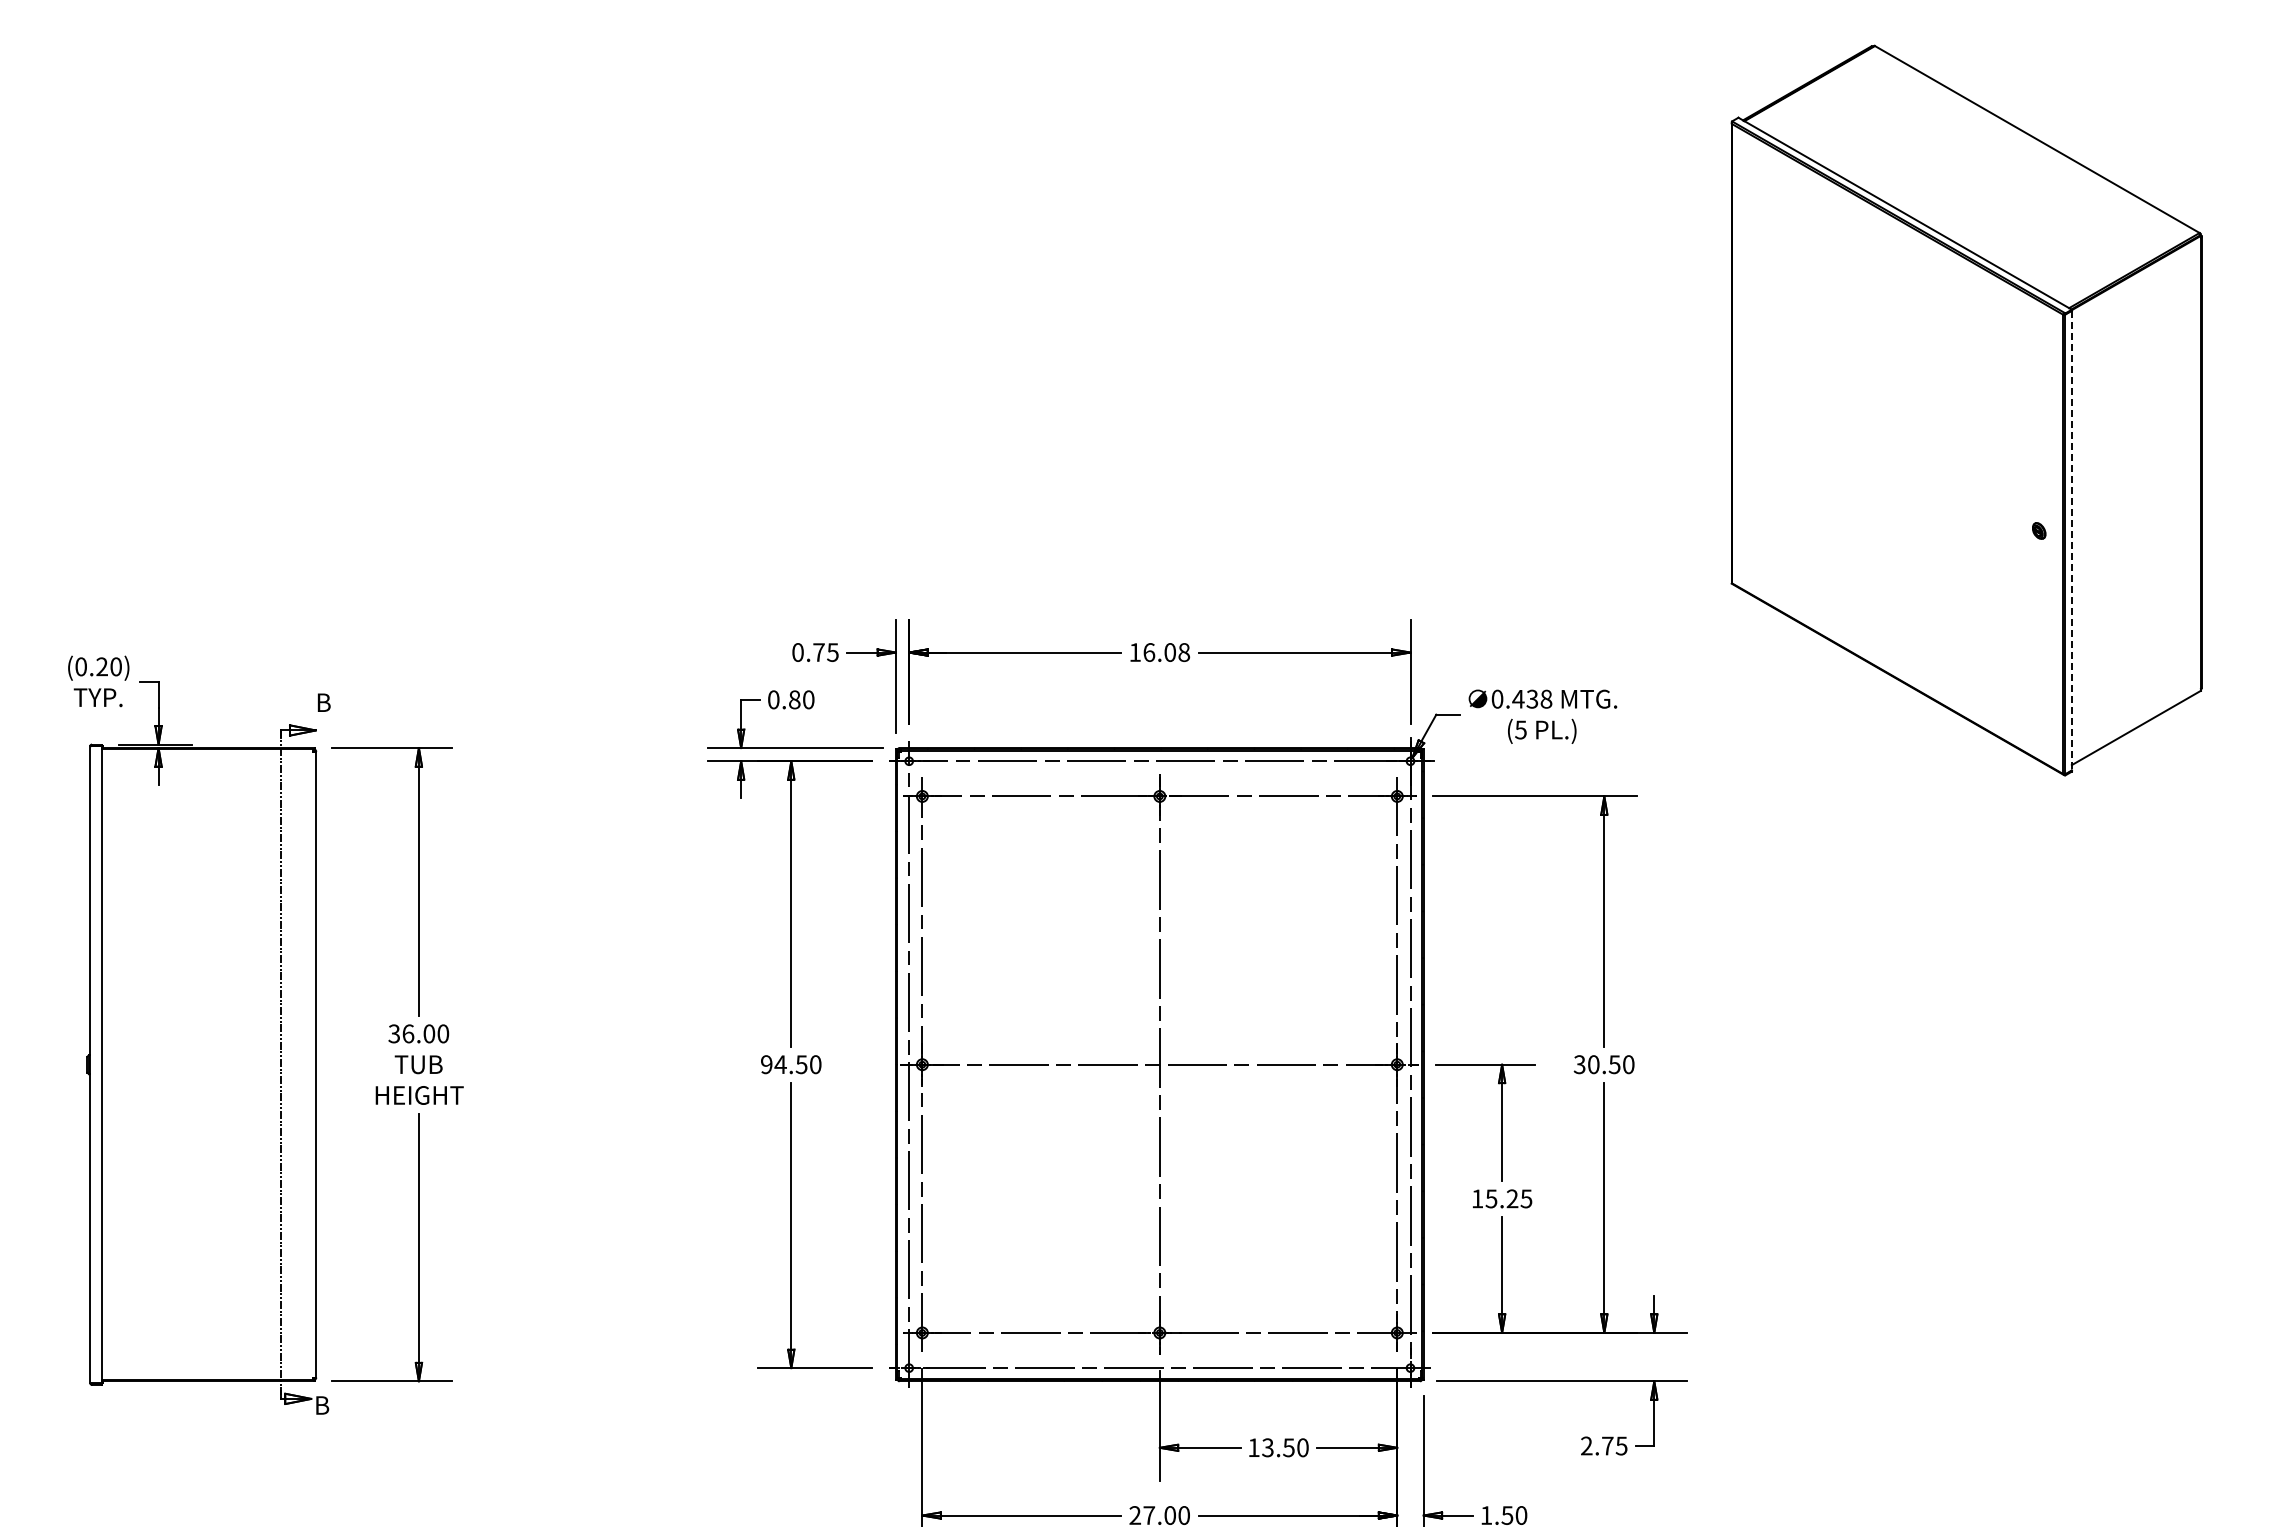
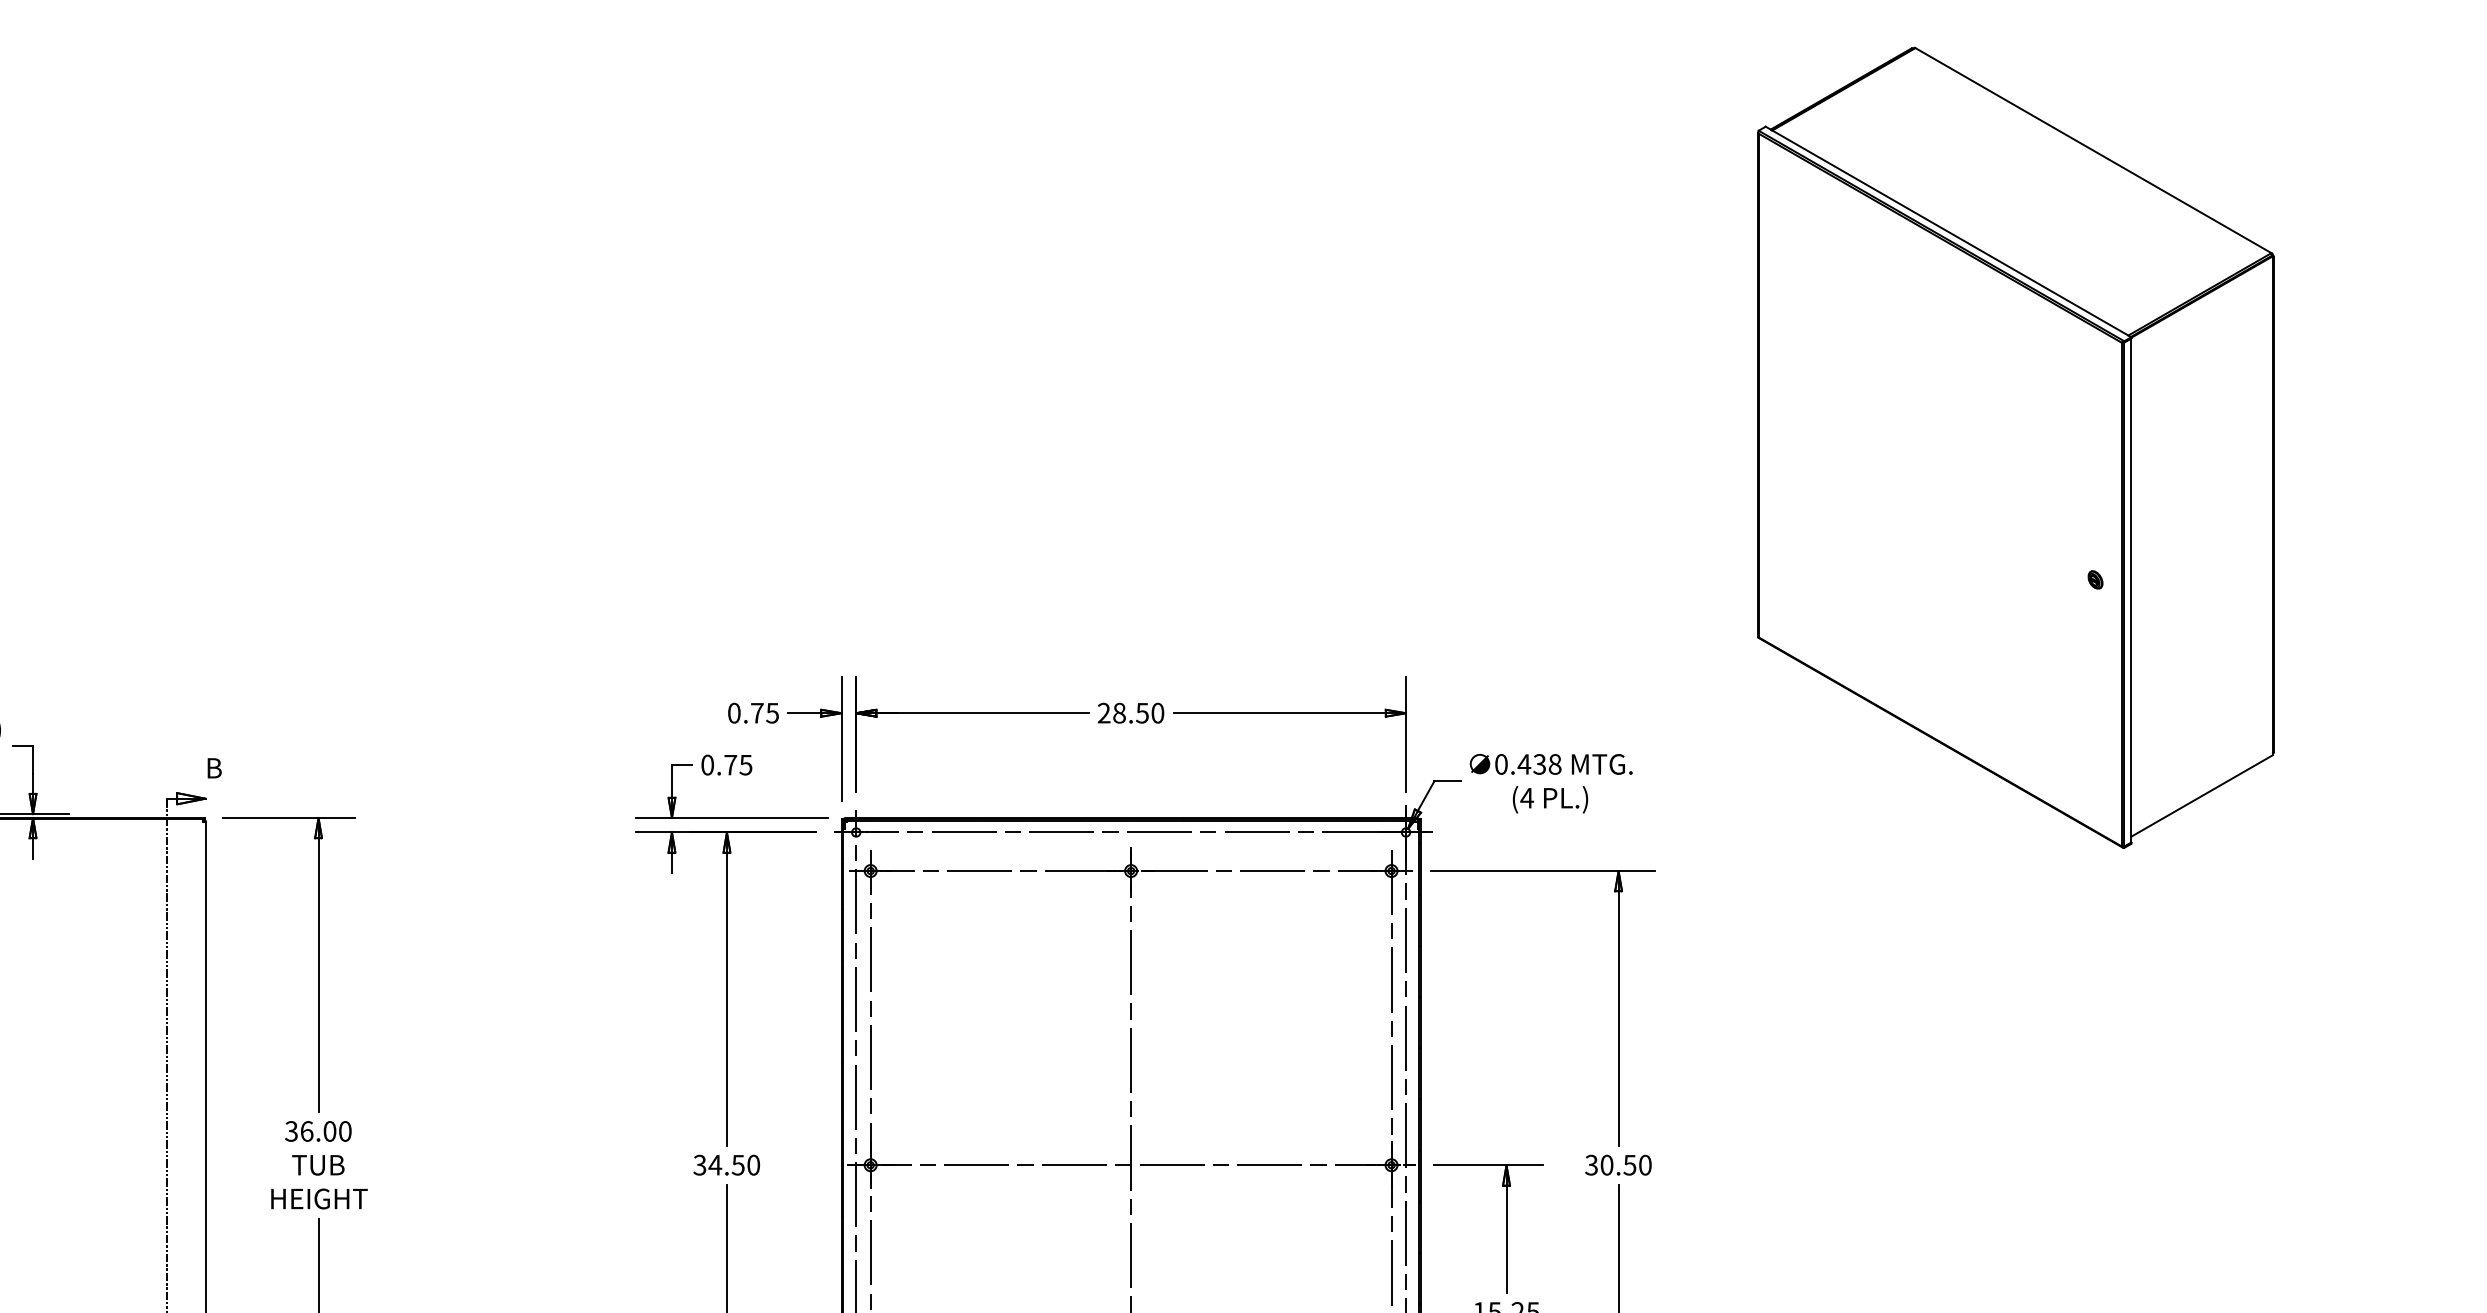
line: (2071, 540) -> (2130, 590), dashed -> solid
text: (1159, 652) -> (1130, 713), 16.08 -> 28.50
text: (801, 699) -> (738, 764), 0.80 -> 0.75
text: (1520, 729) -> (1526, 797), (5 -> (4
text: (766, 1064) -> (699, 1165), 94.50 -> 34.50

